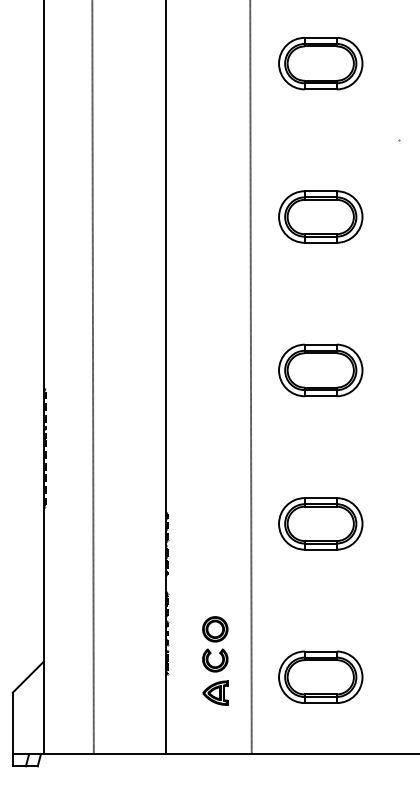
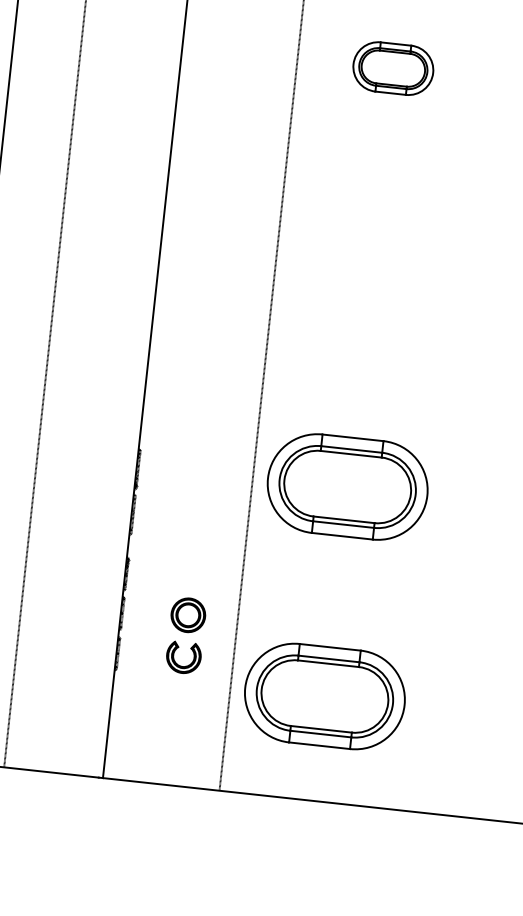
part: (320, 216) -> (392, 67), size x0.7
part: (320, 370) -> (370, 277), removed
part: (320, 523) -> (347, 486), size x1.4
part: (320, 676) -> (324, 695), size x1.4
part: (215, 692) -> (179, 701), removed

